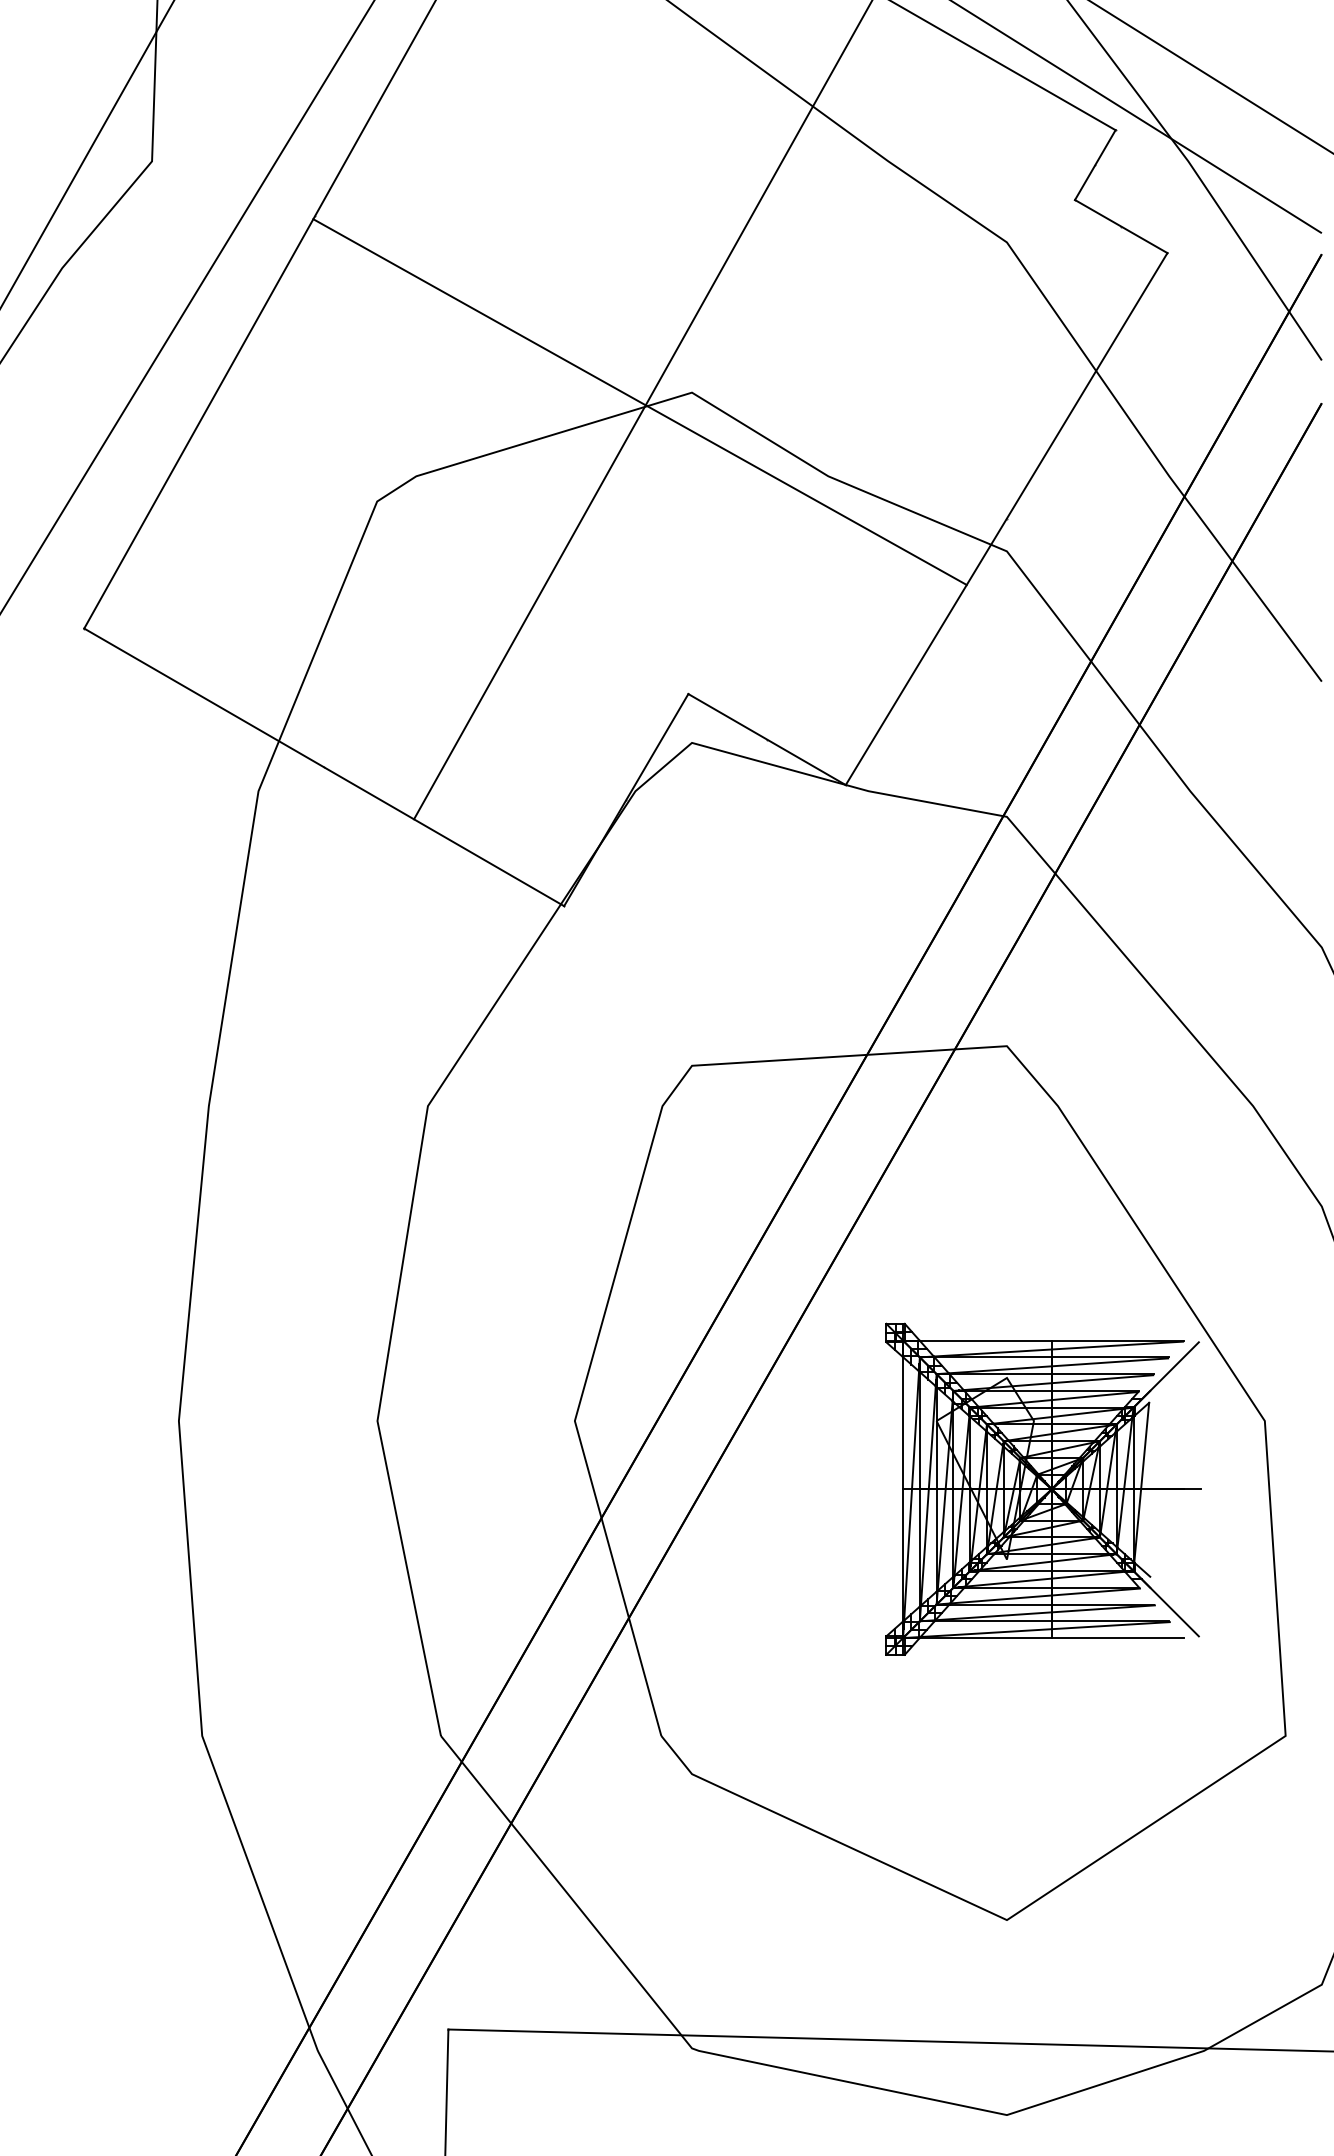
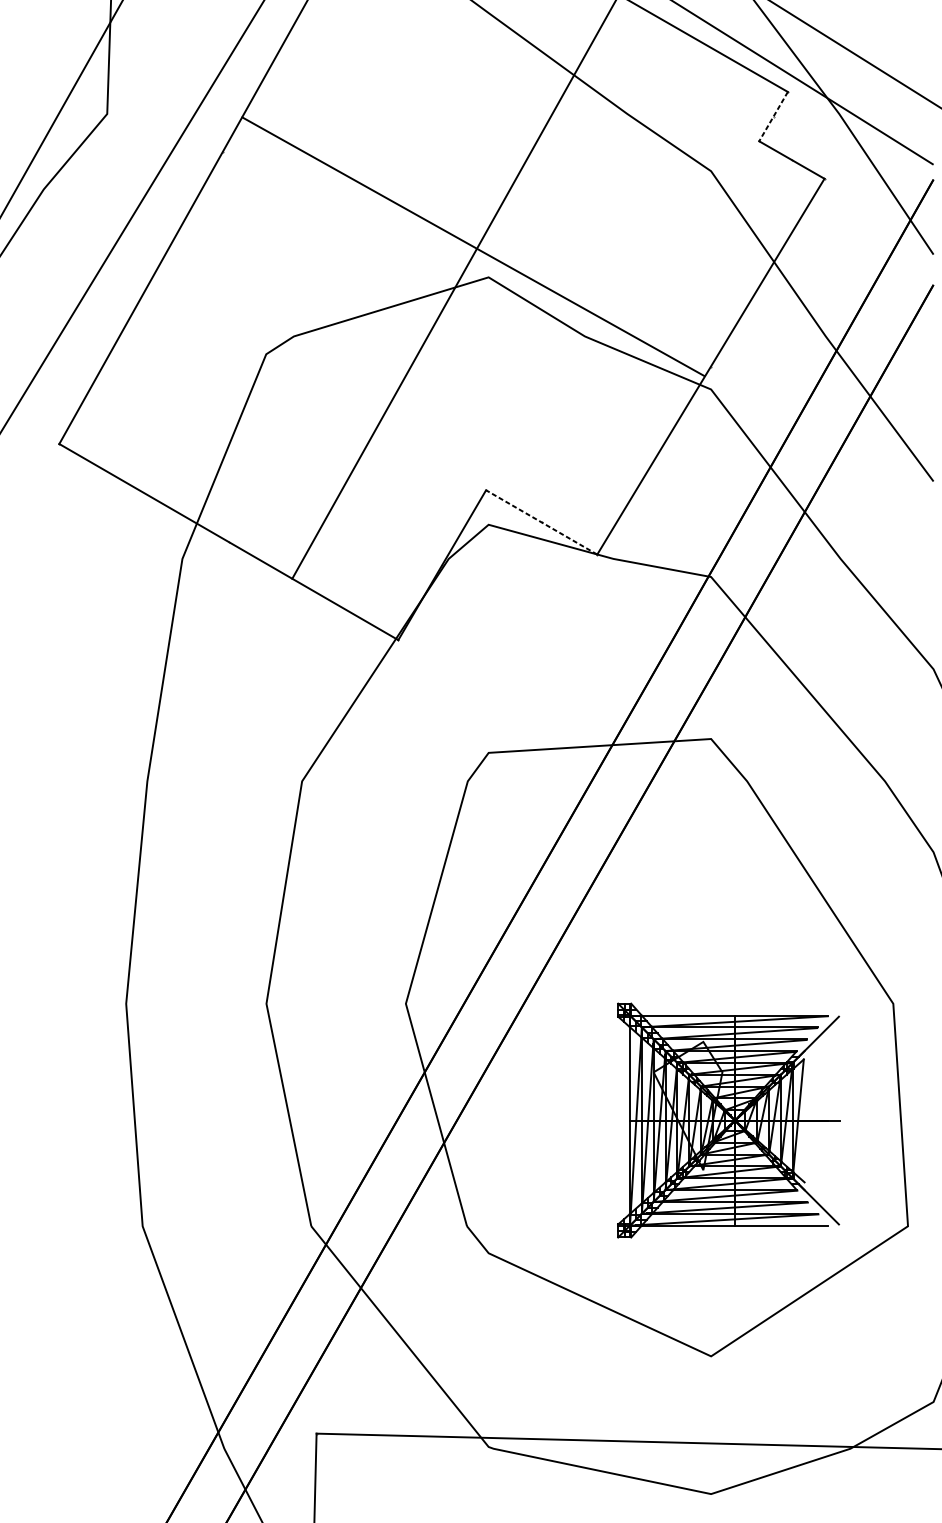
line: (1095, 165) -> (773, 116), solid -> dashed
line: (639, 401) -> (472, 246), moved
line: (767, 739) -> (541, 522), solid -> dashed
part: (1043, 1488) -> (729, 1119), moved

